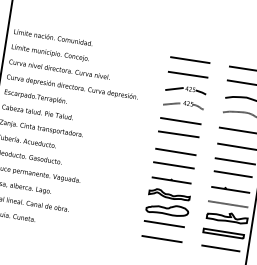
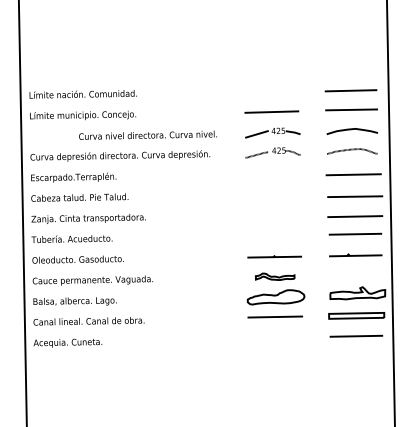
line: (190, 59) -> (271, 91), removed
text: (59, 68) -> (147, 134), moved
line: (180, 120) -> (272, 175), removed
line: (178, 134) -> (273, 193), removed
line: (175, 151) -> (273, 217), removed
line: (173, 164) -> (273, 235), removed
part: (169, 194) -> (274, 276), size x0.7
line: (227, 204) -> (355, 275), removed
line: (161, 238) -> (275, 337), removed

